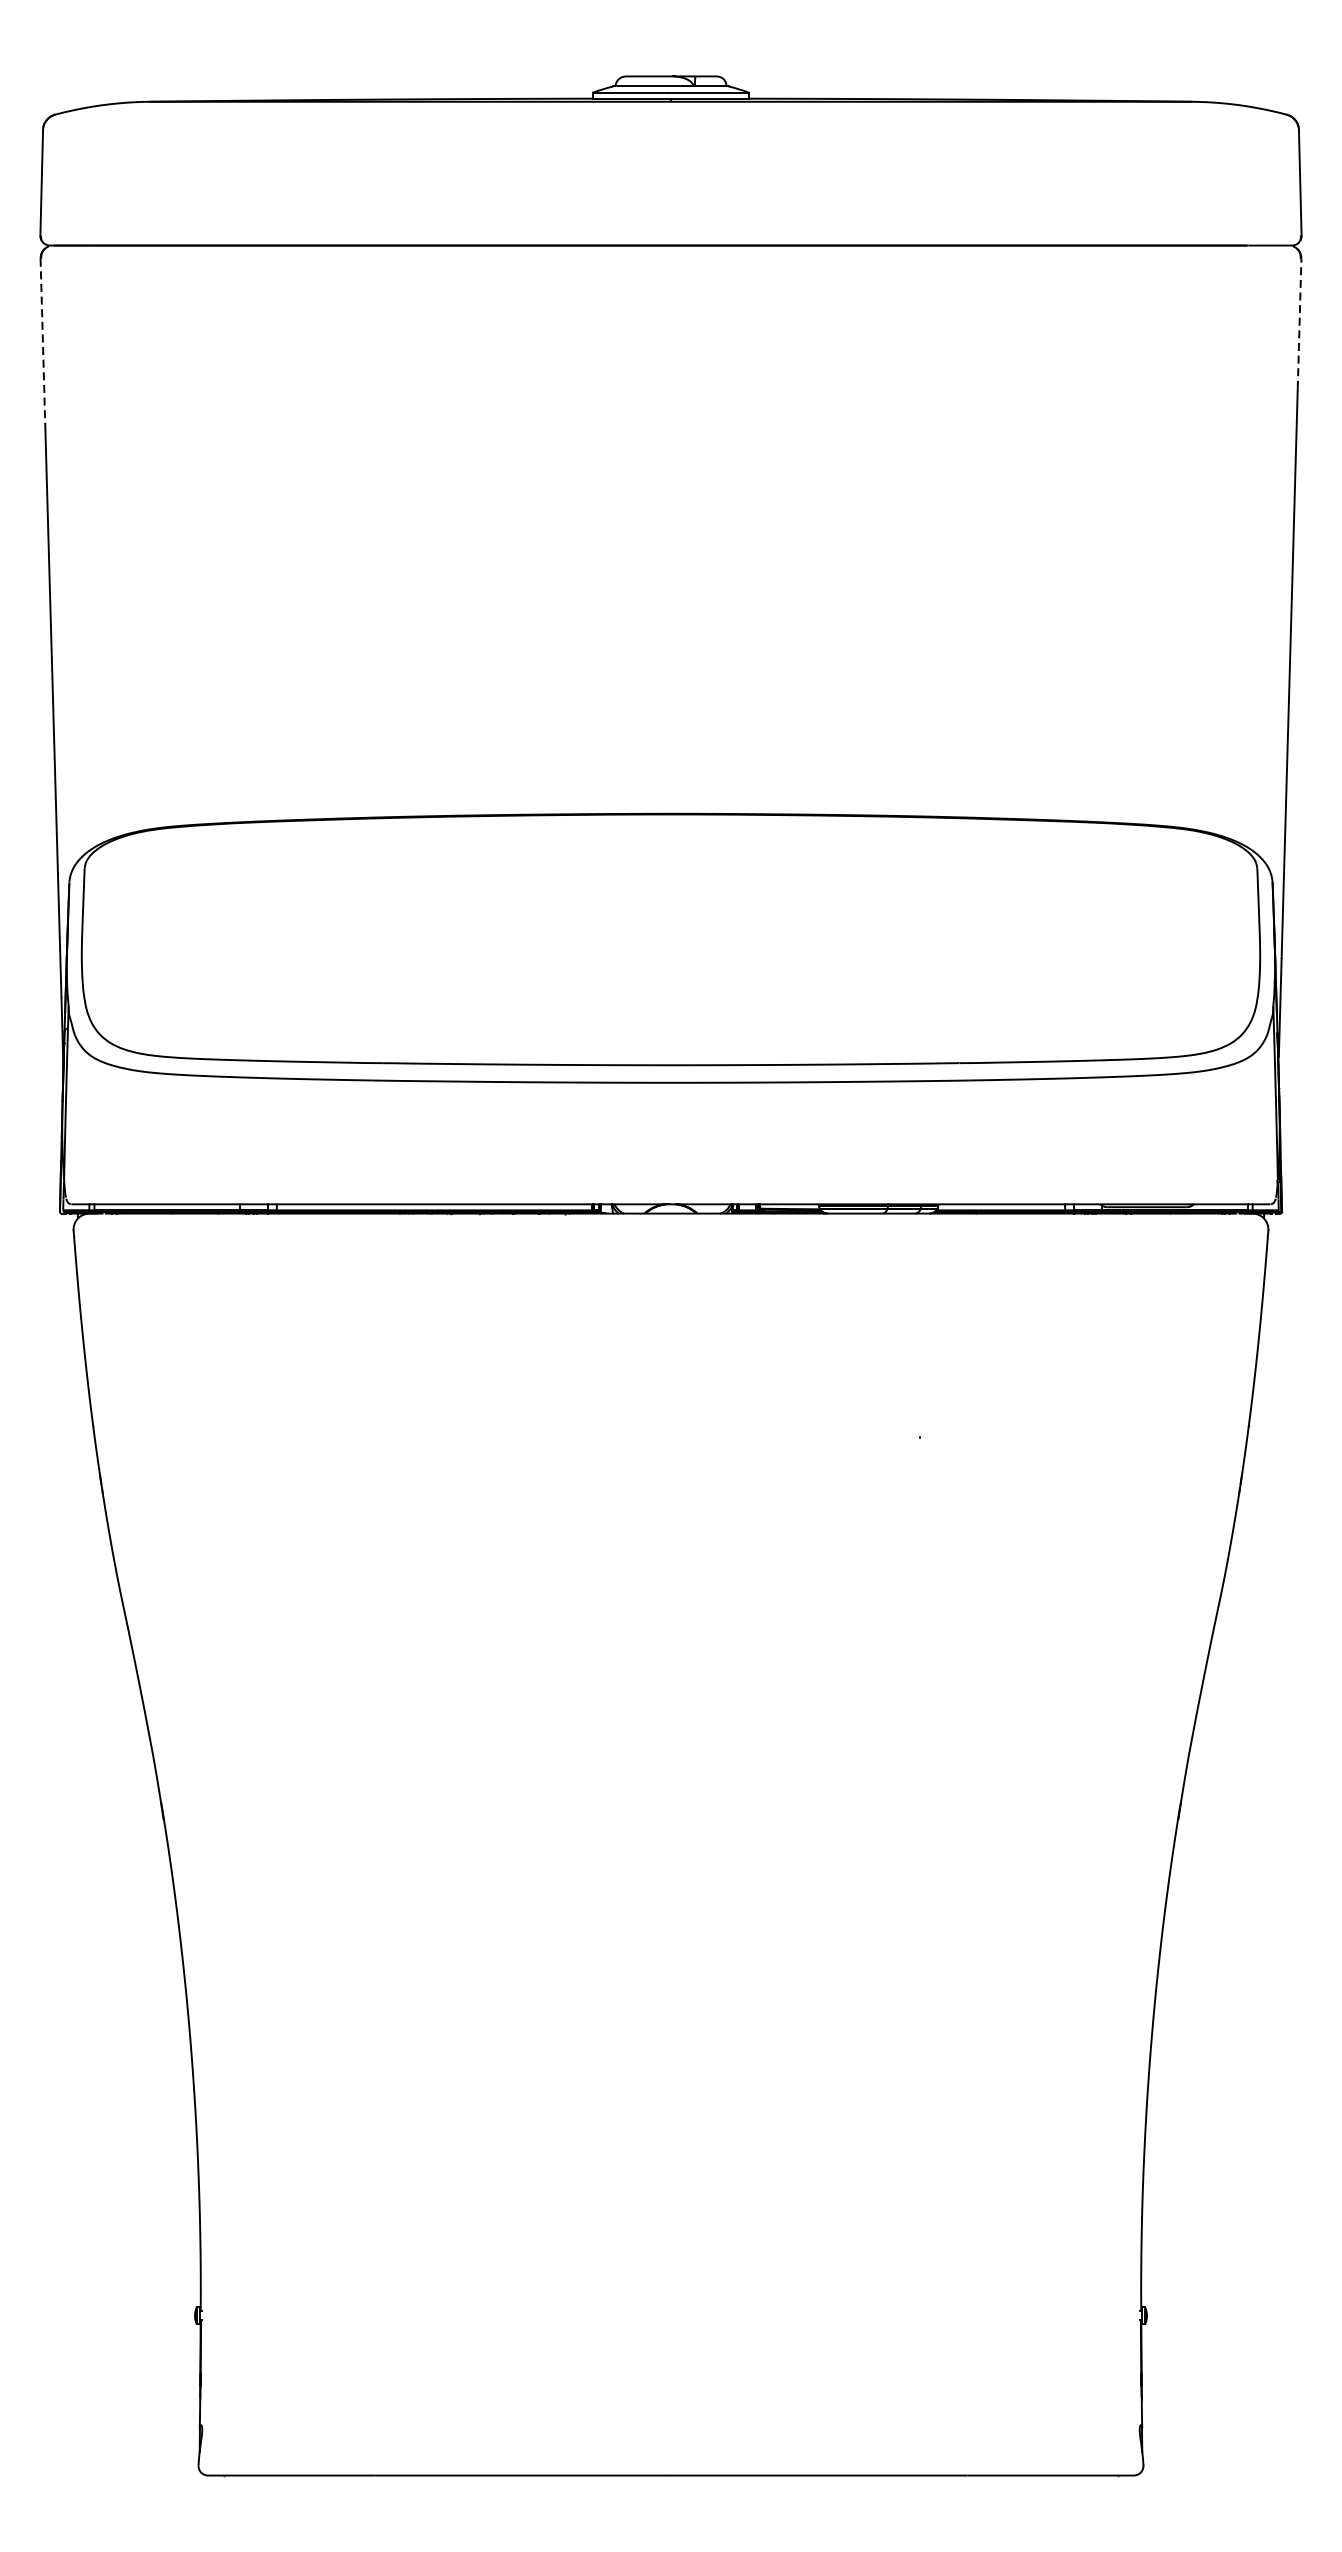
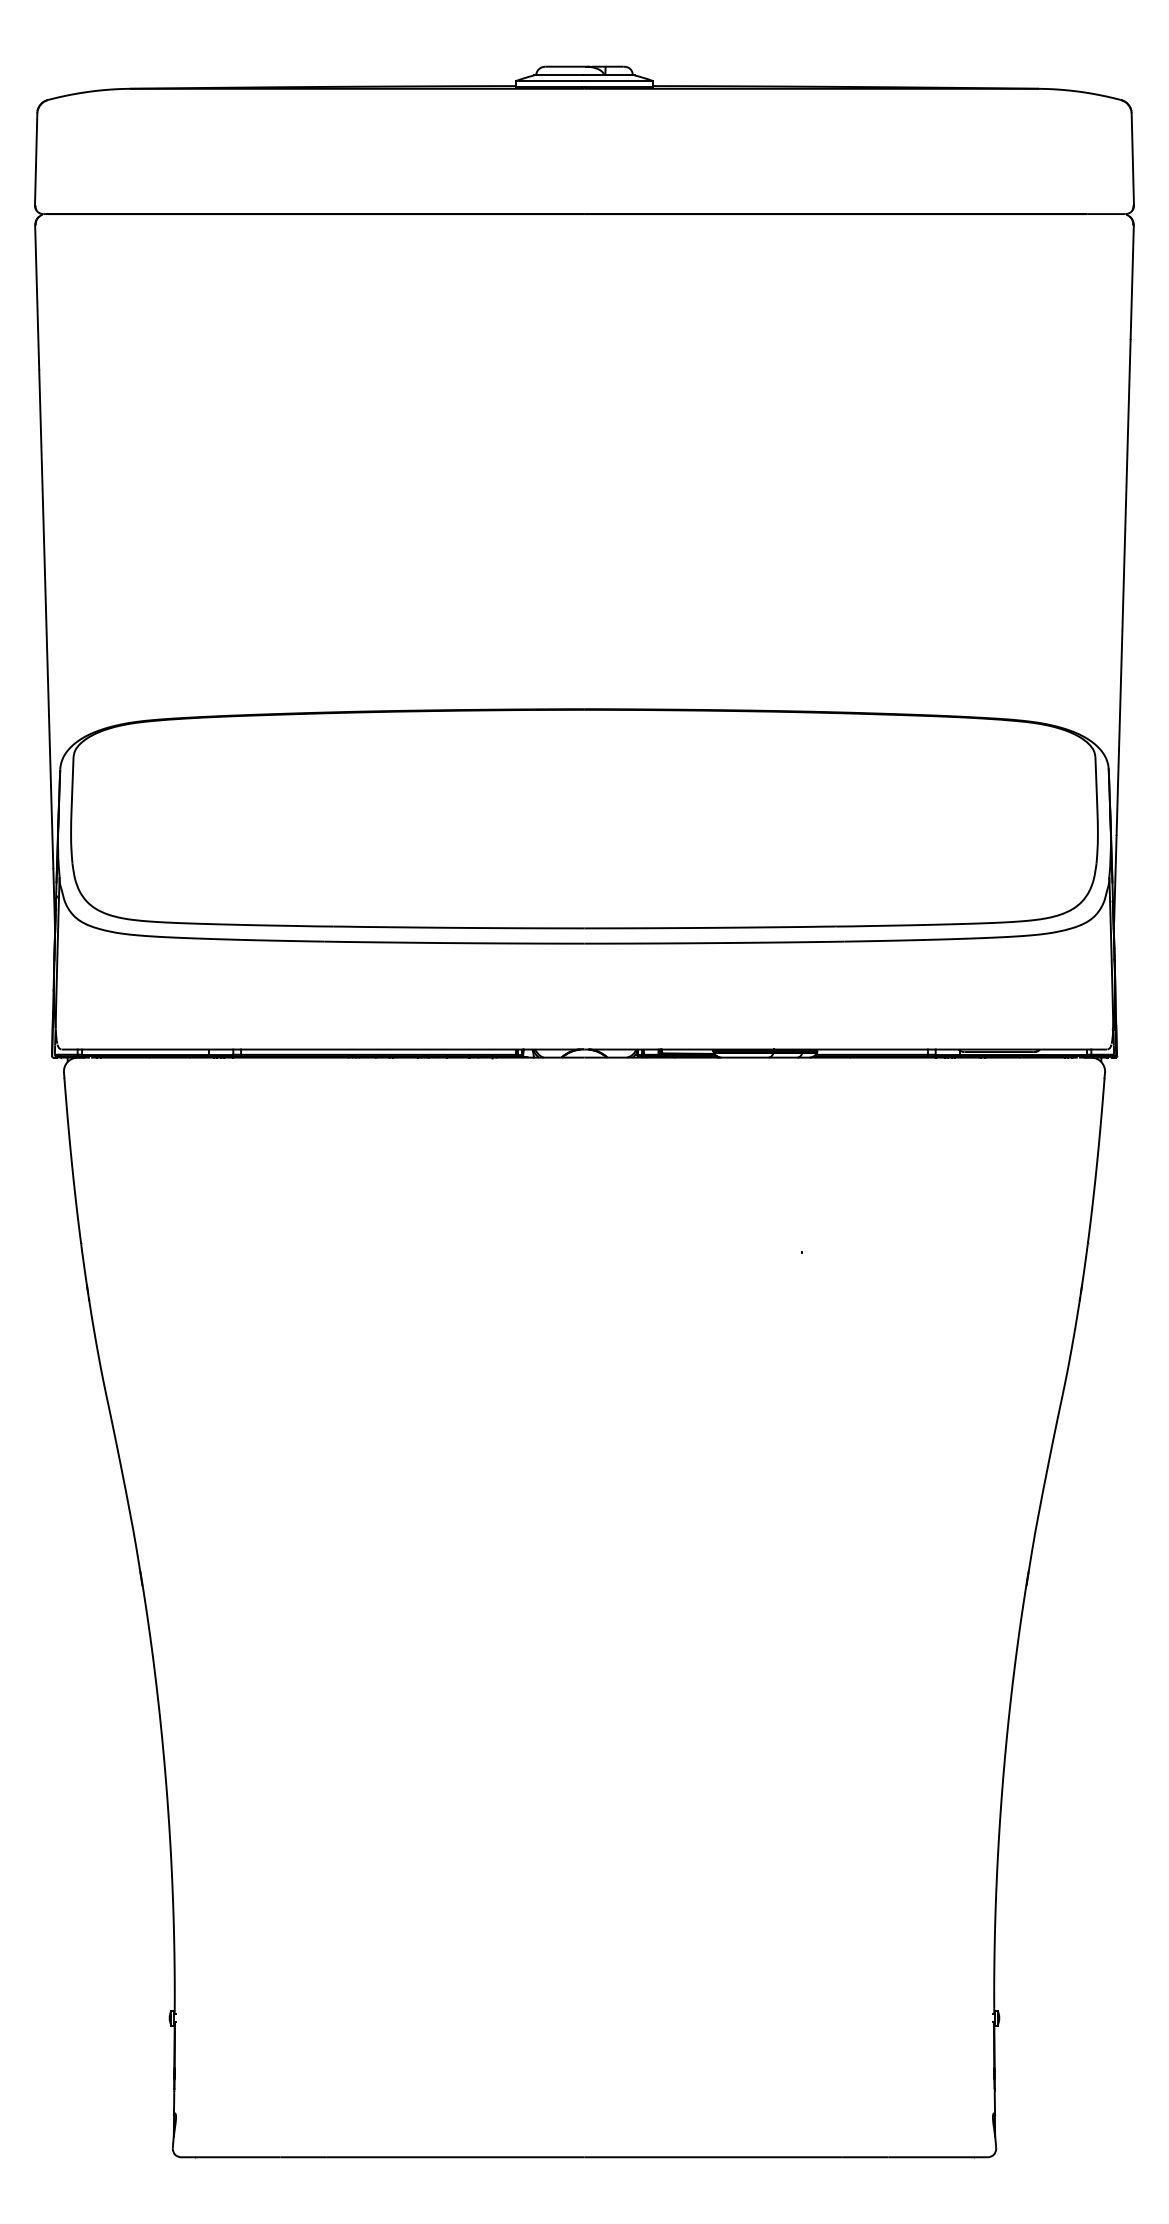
line: (1299, 324) -> (1132, 282), dashed -> solid
line: (43, 342) -> (37, 298), dashed -> solid

